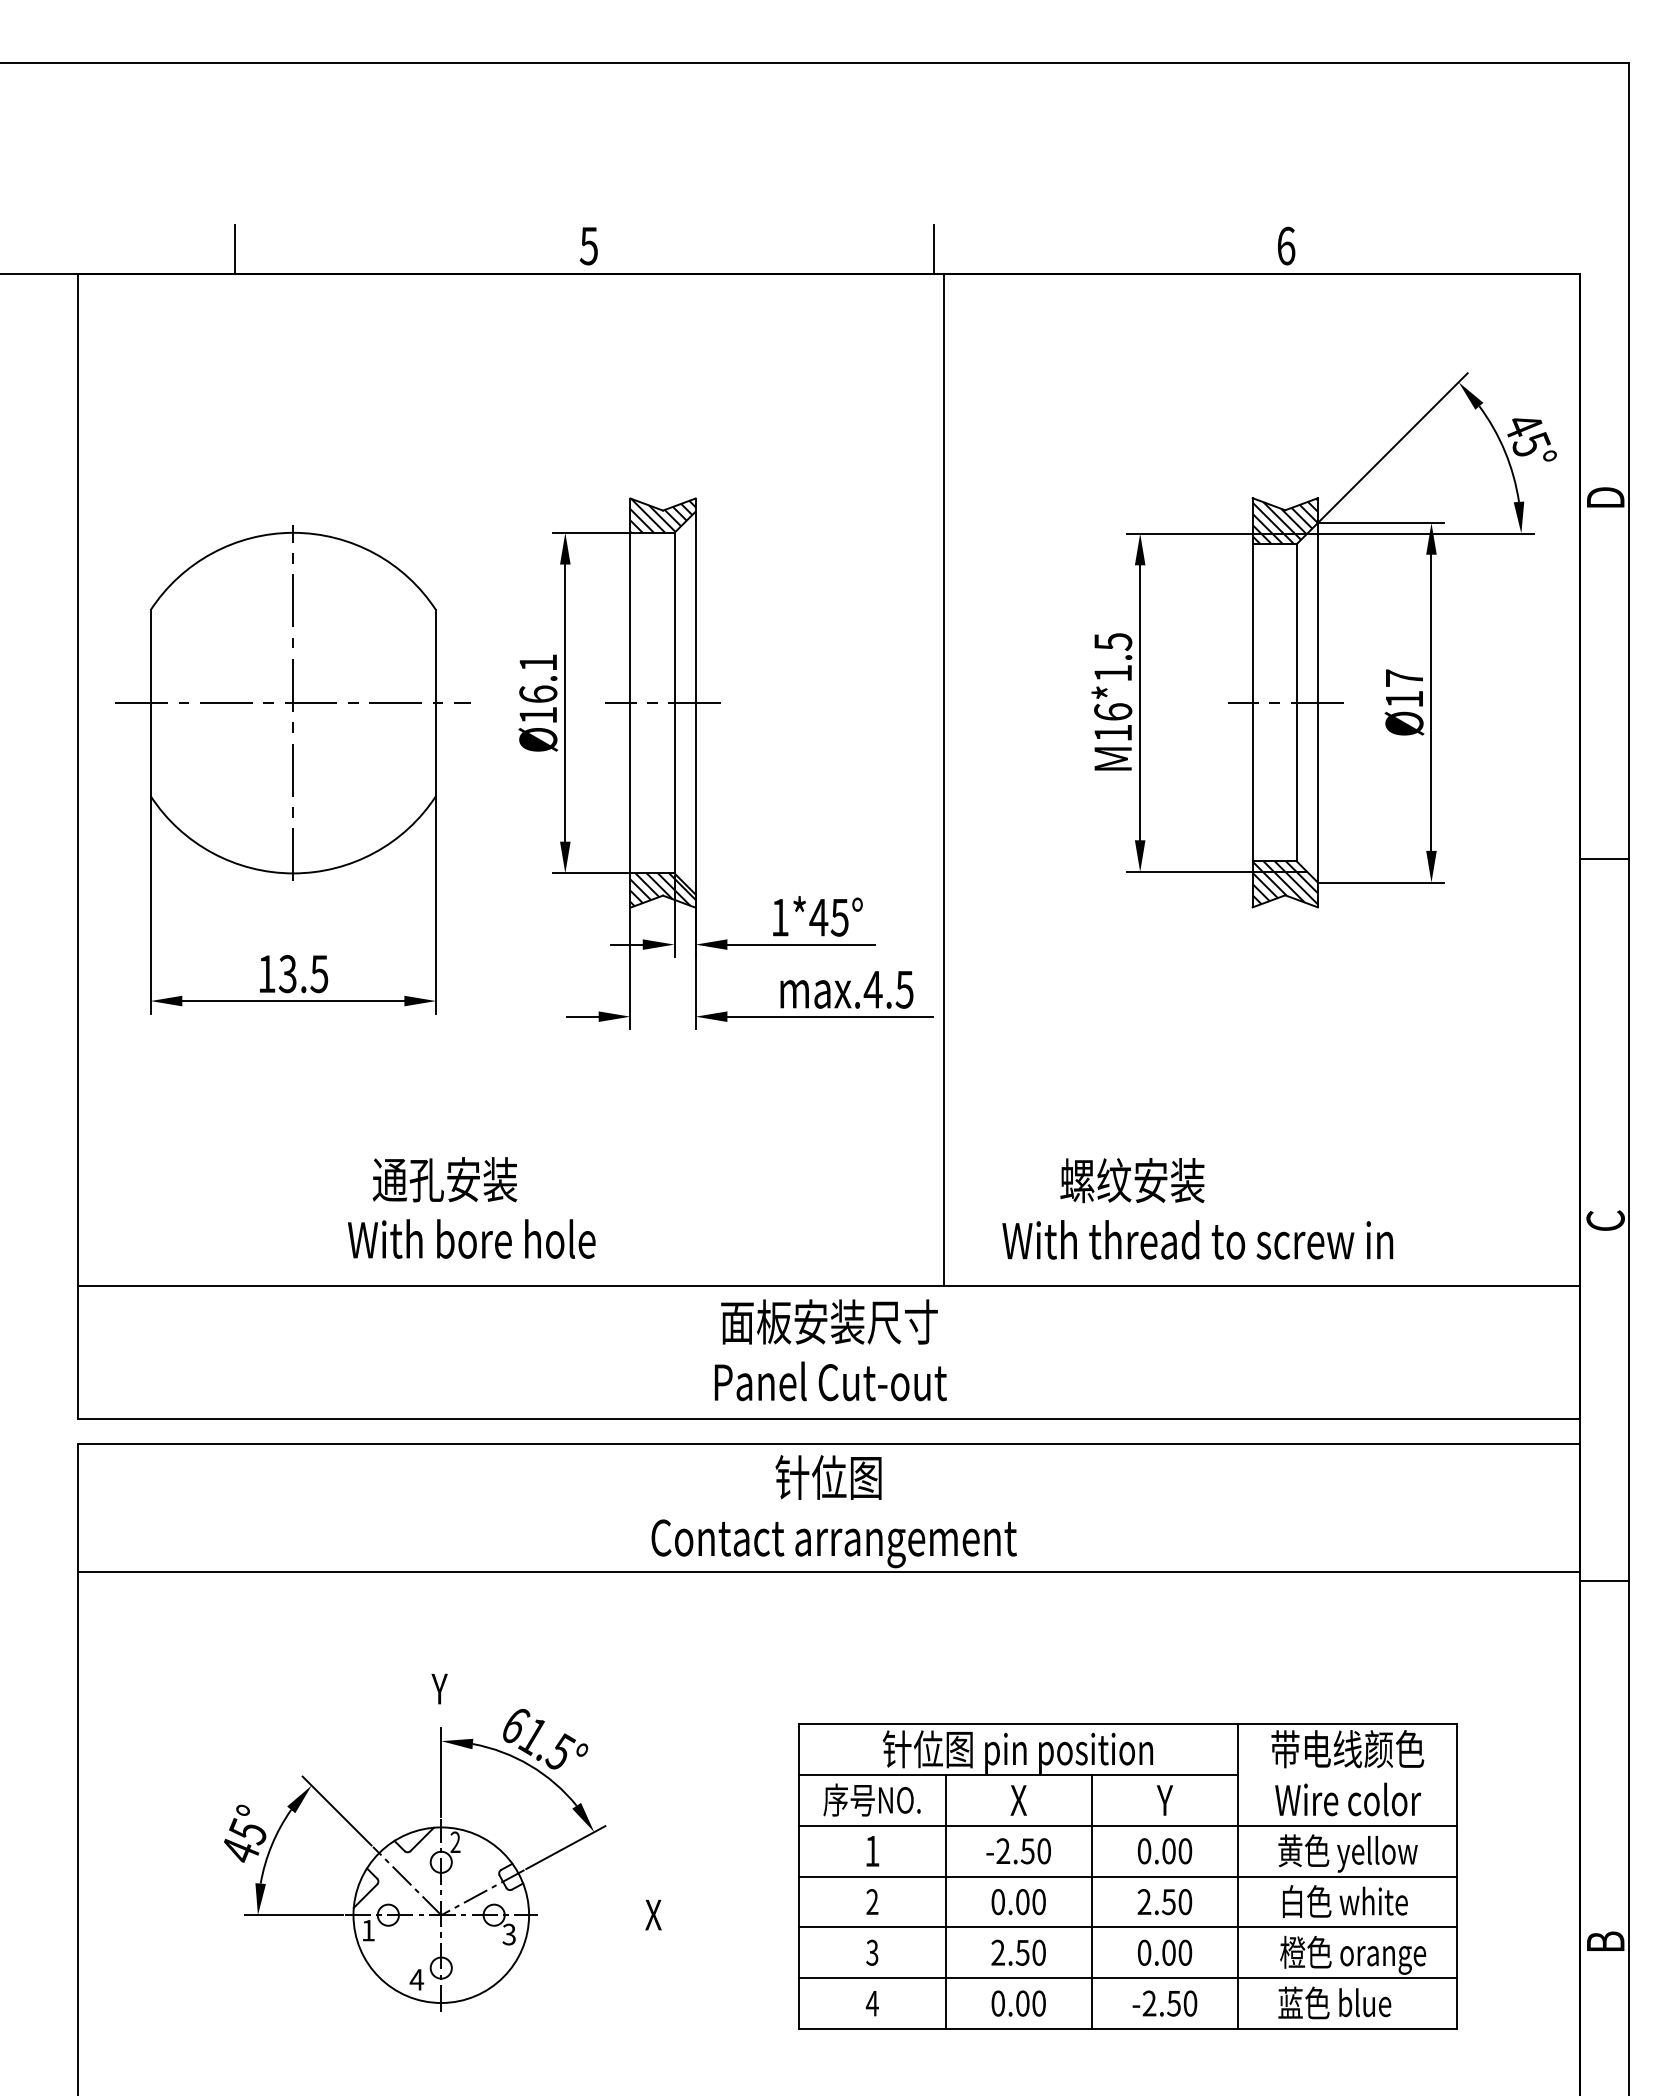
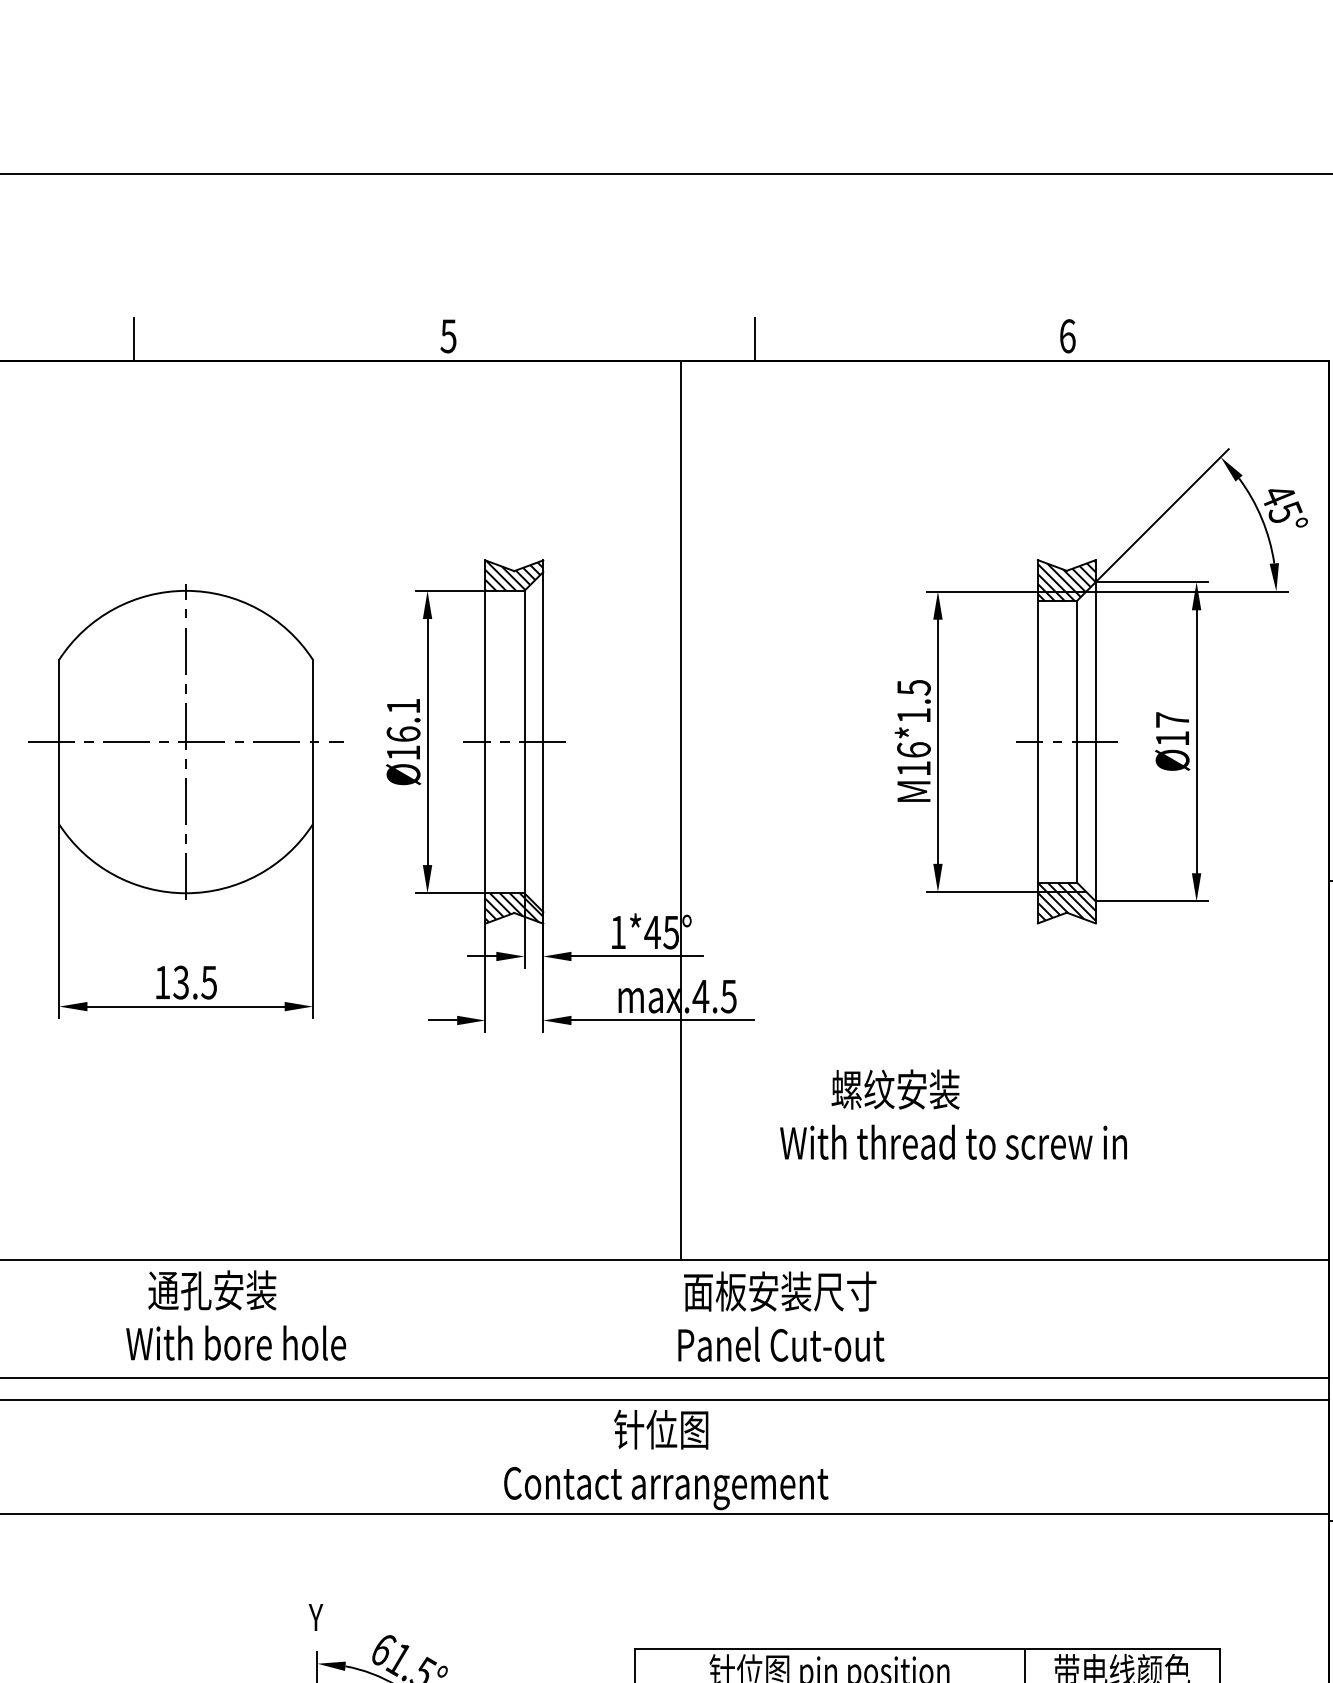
line: (943, 780) -> (680, 810), moved
text: (471, 1207) -> (235, 1315), moved
text: (1197, 1208) -> (953, 1114), moved
text: (830, 1350) -> (781, 1316), moved

